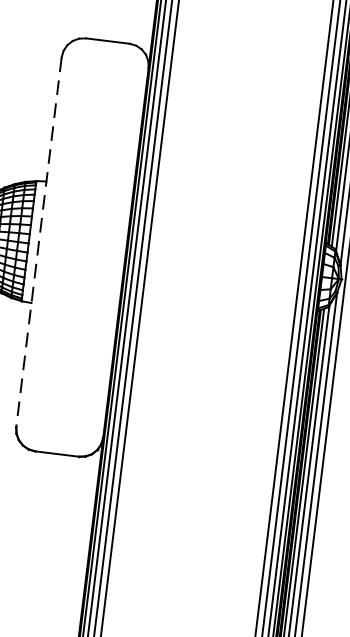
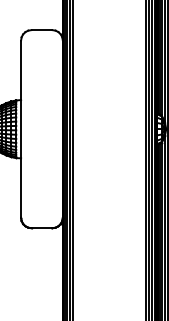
line: (39, 242) -> (21, 129), dashed -> solid

